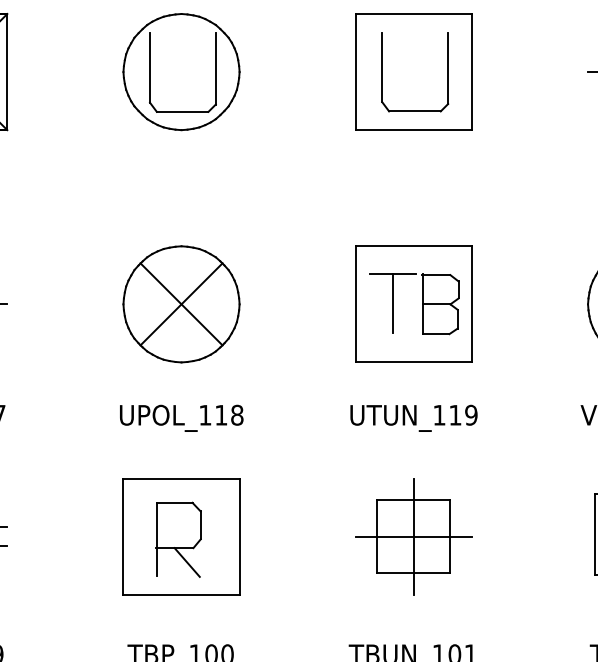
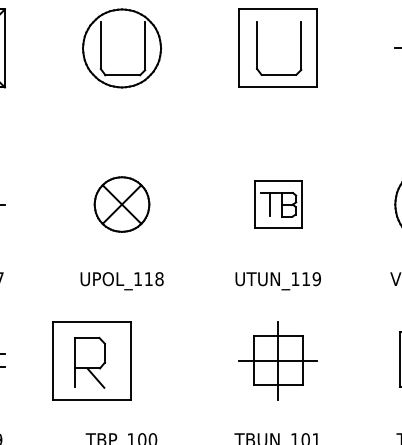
part: (180, 304) -> (121, 204), size x0.7
part: (412, 304) -> (277, 204), size x0.6
part: (180, 536) -> (91, 360), moved

